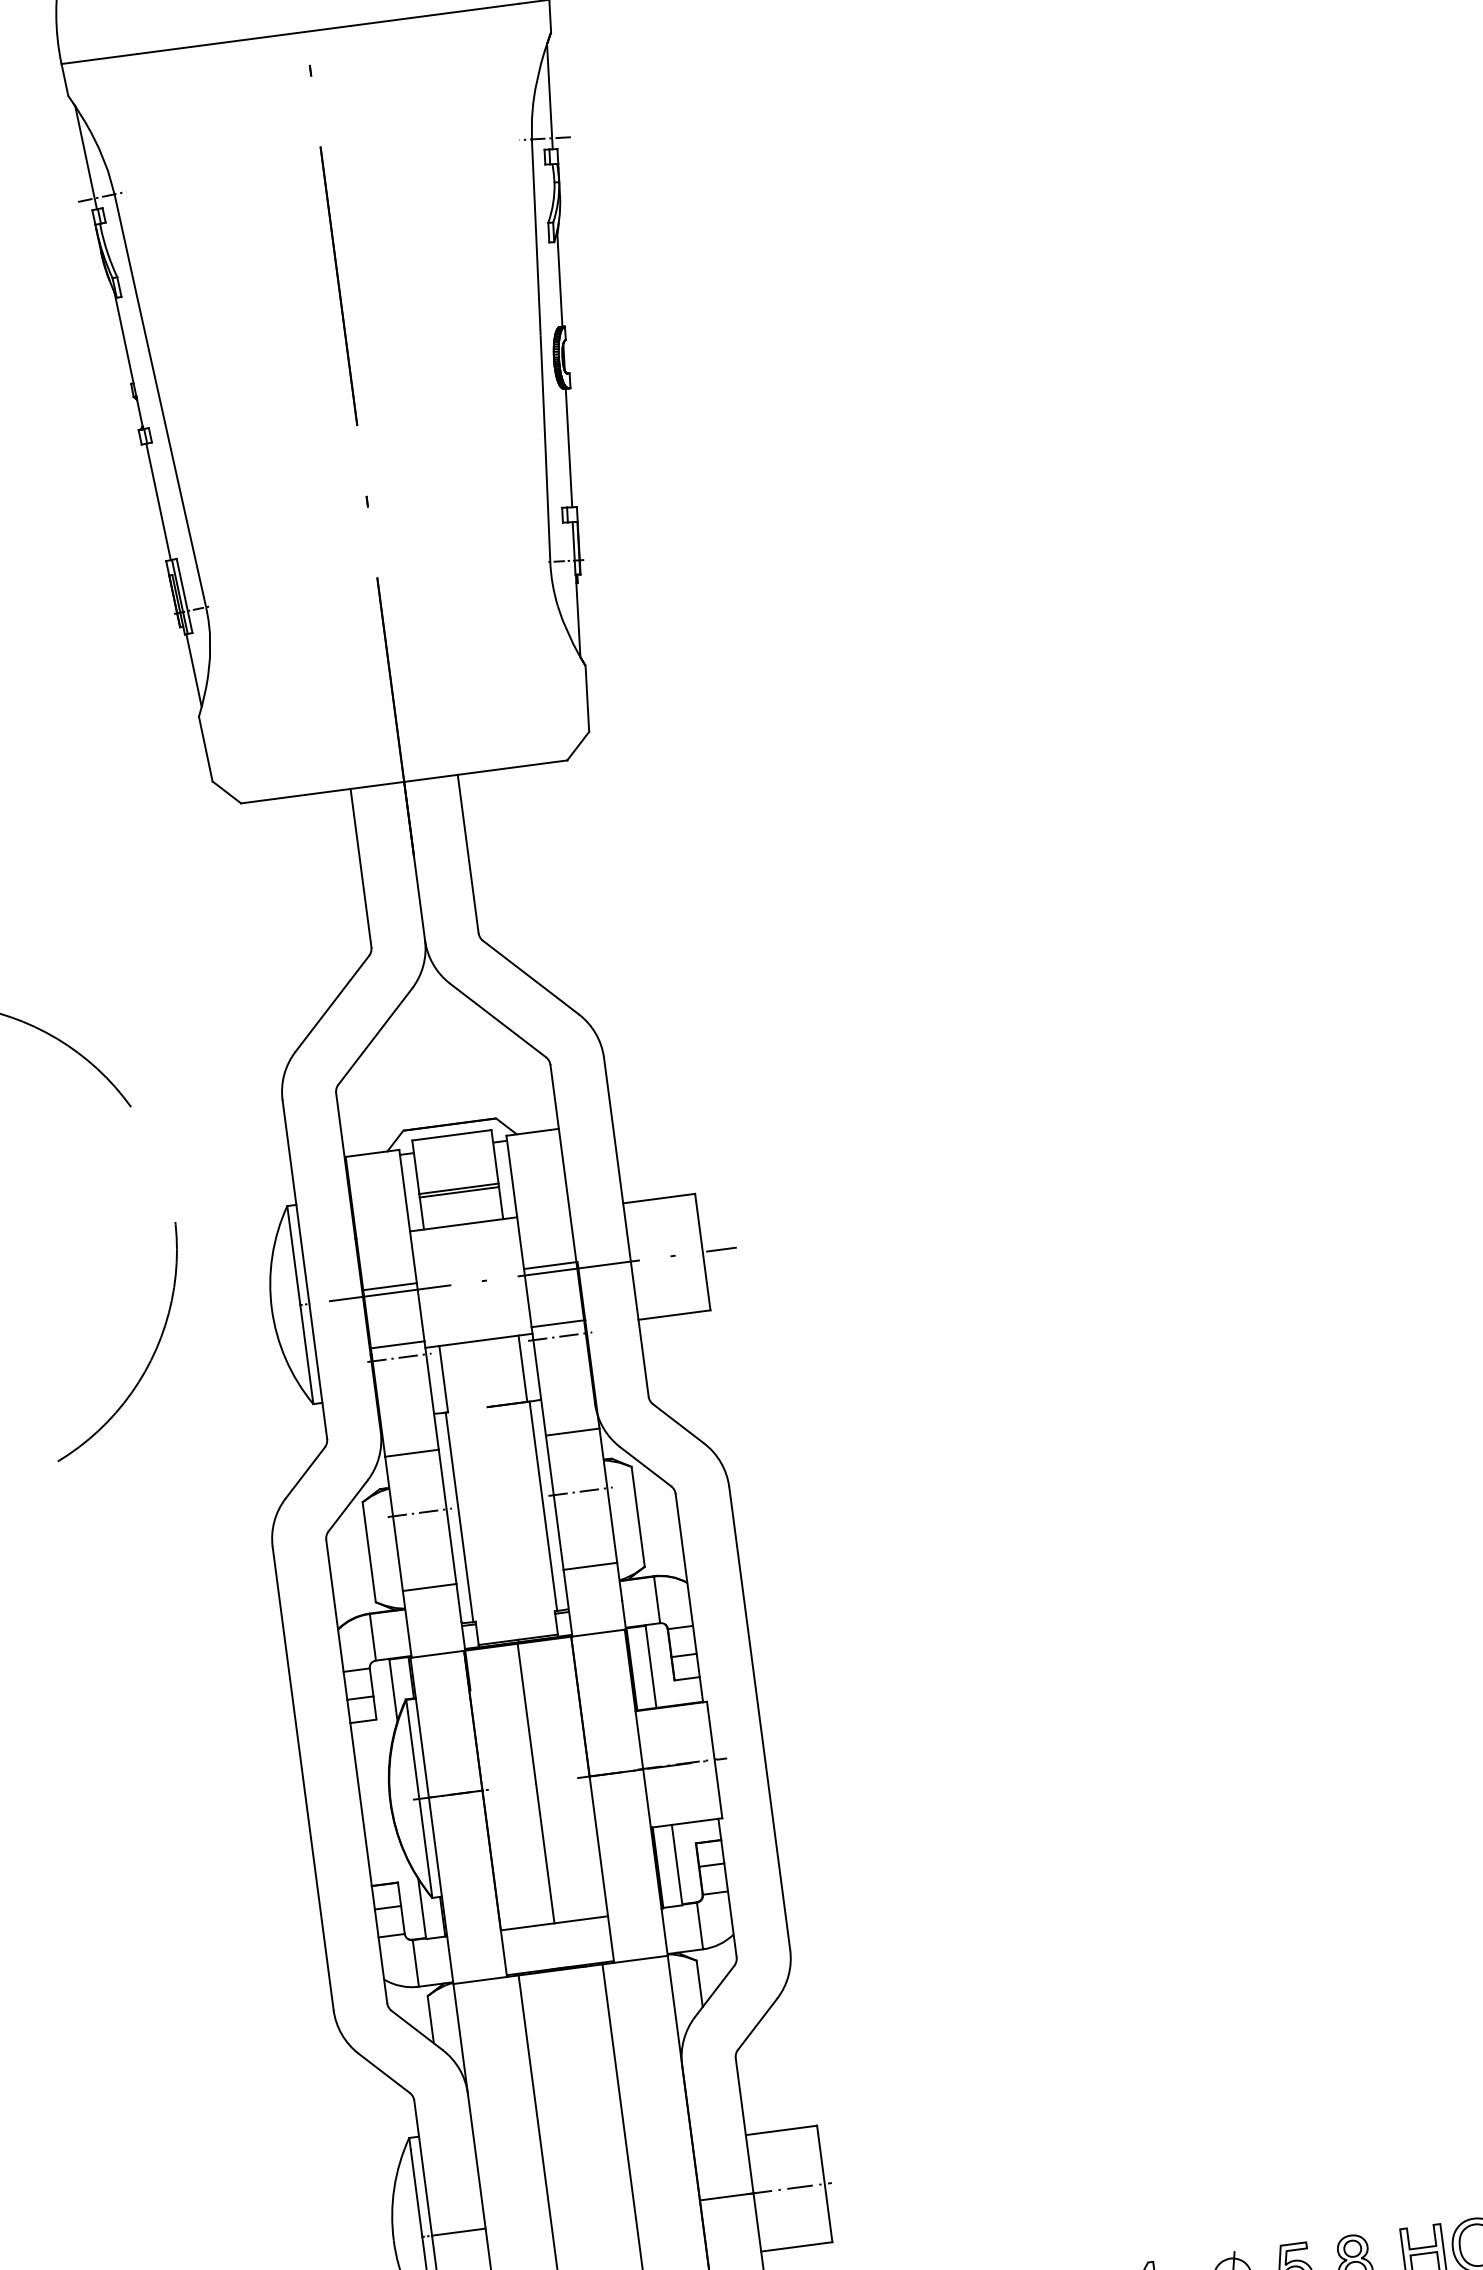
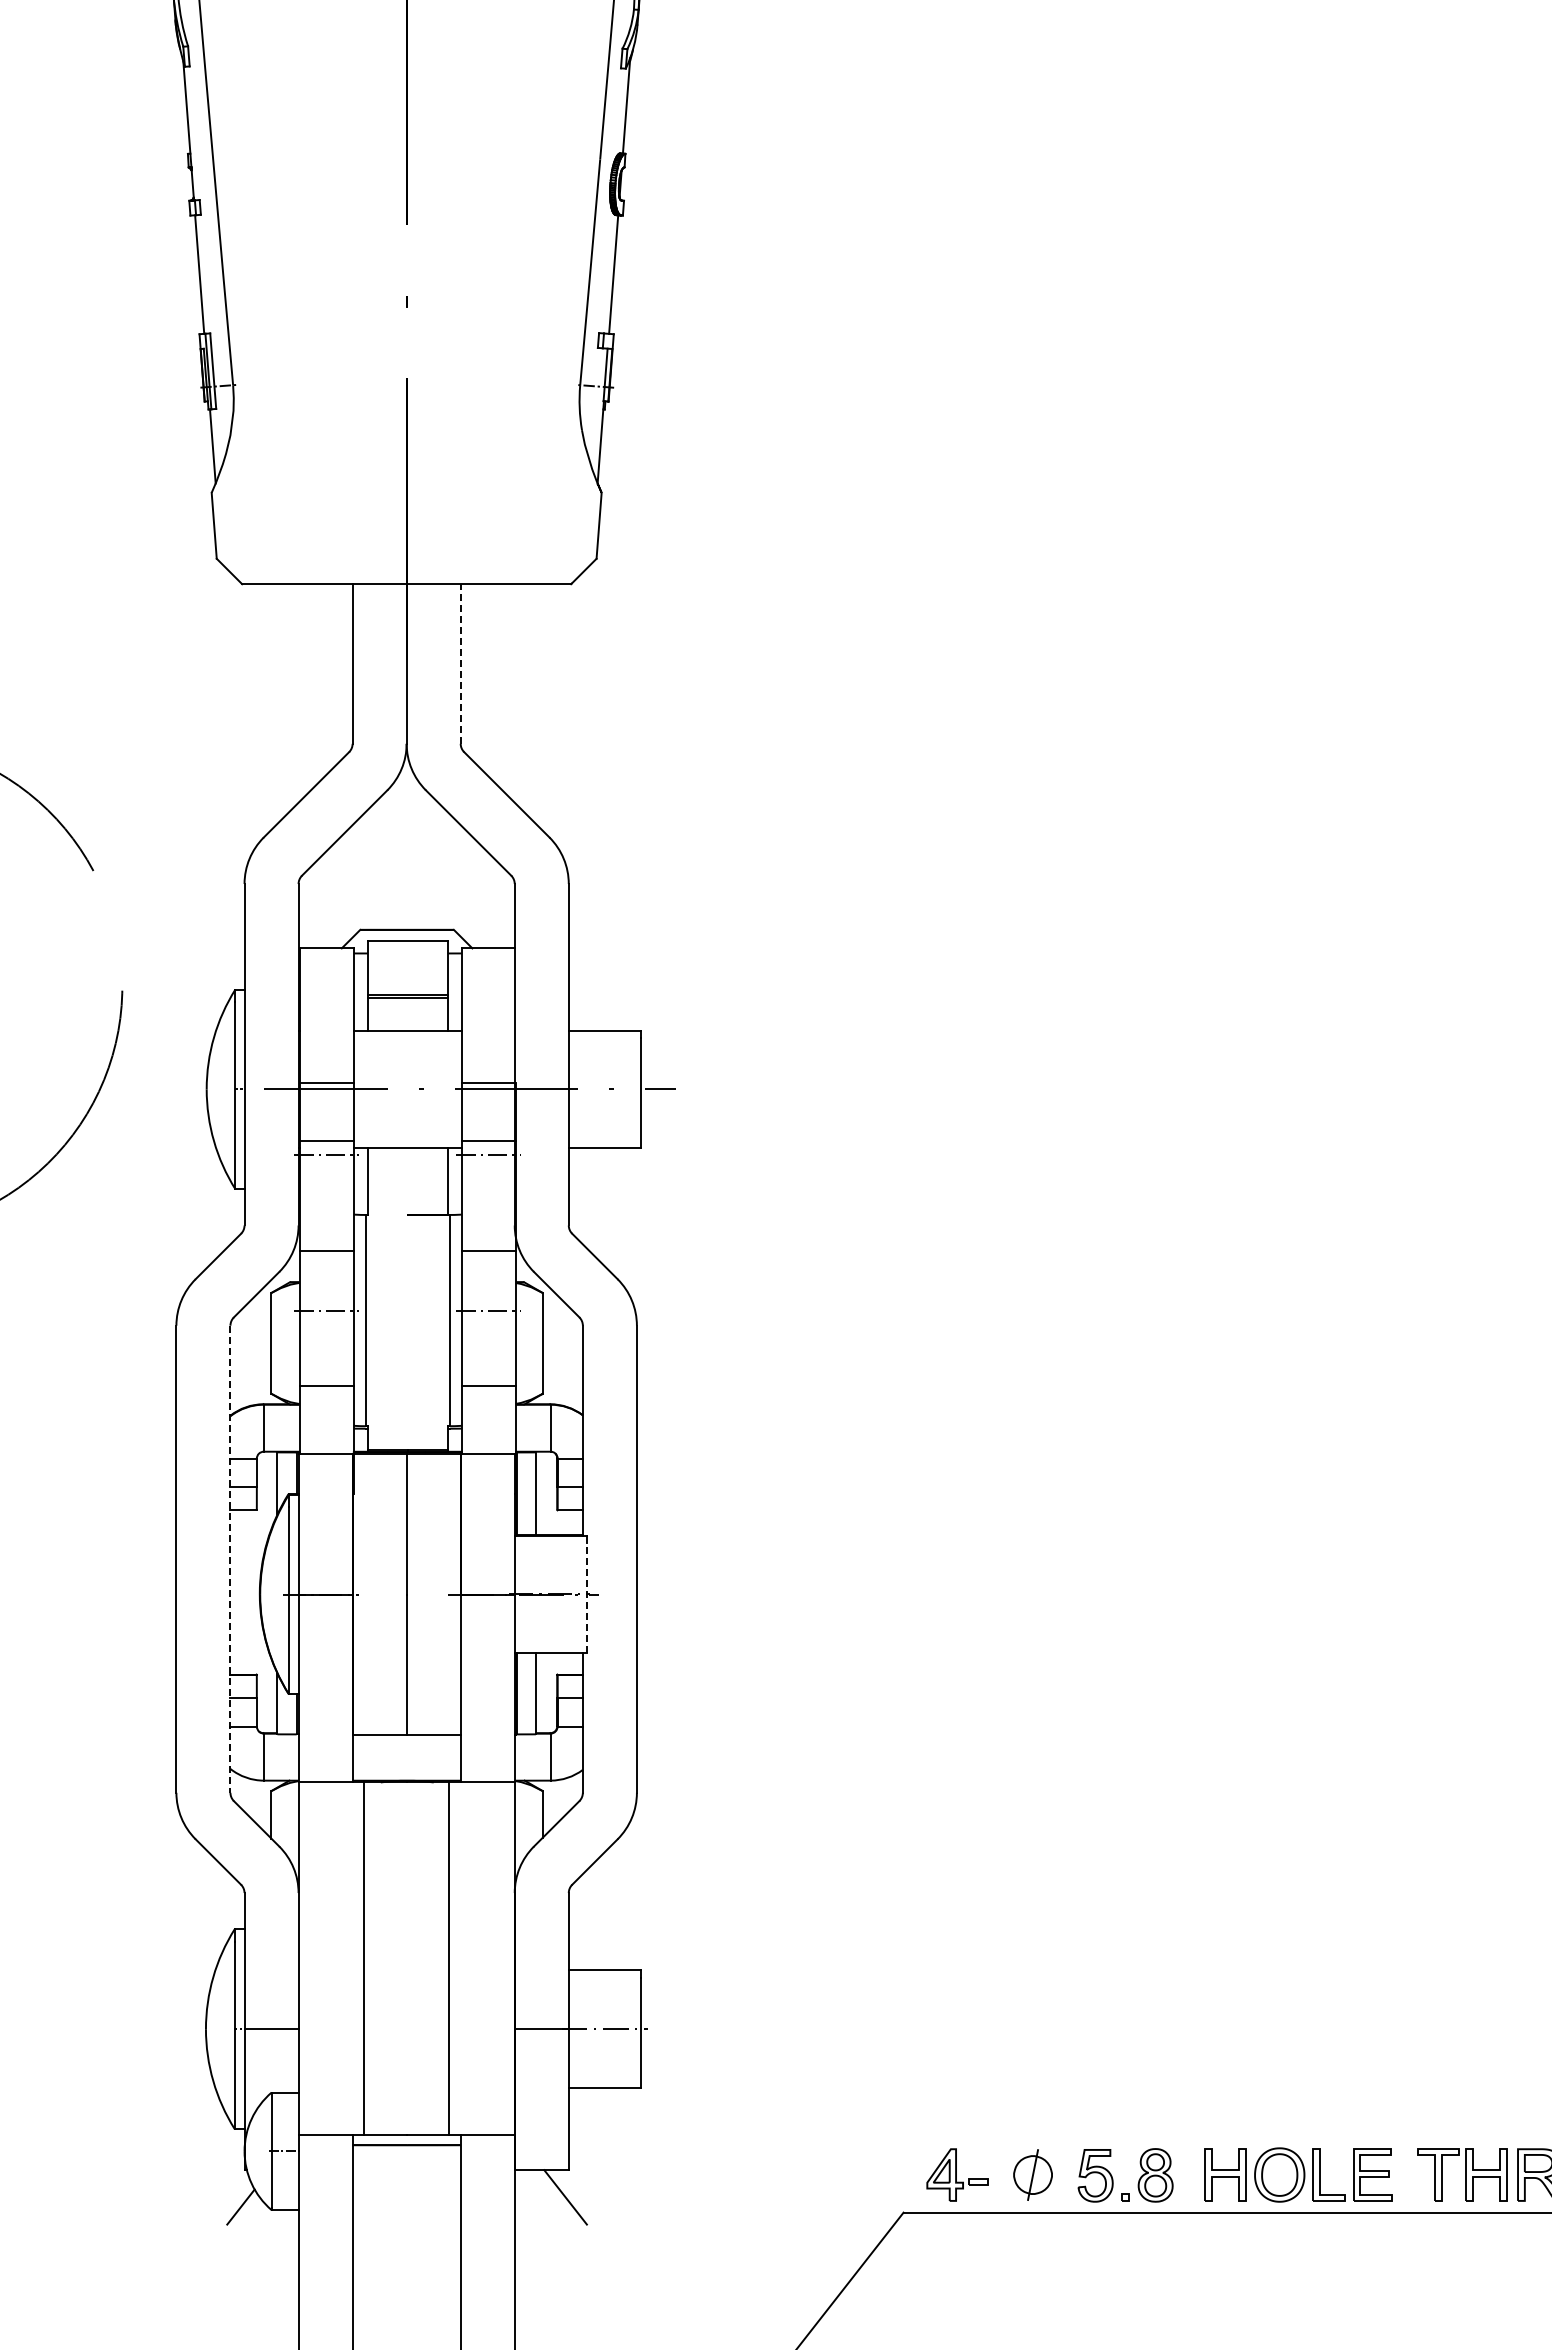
line: (468, 854) -> (460, 664), solid -> dashed
line: (714, 1763) -> (586, 1597), solid -> dashed
line: (356, 1771) -> (230, 1559), solid -> dashed

